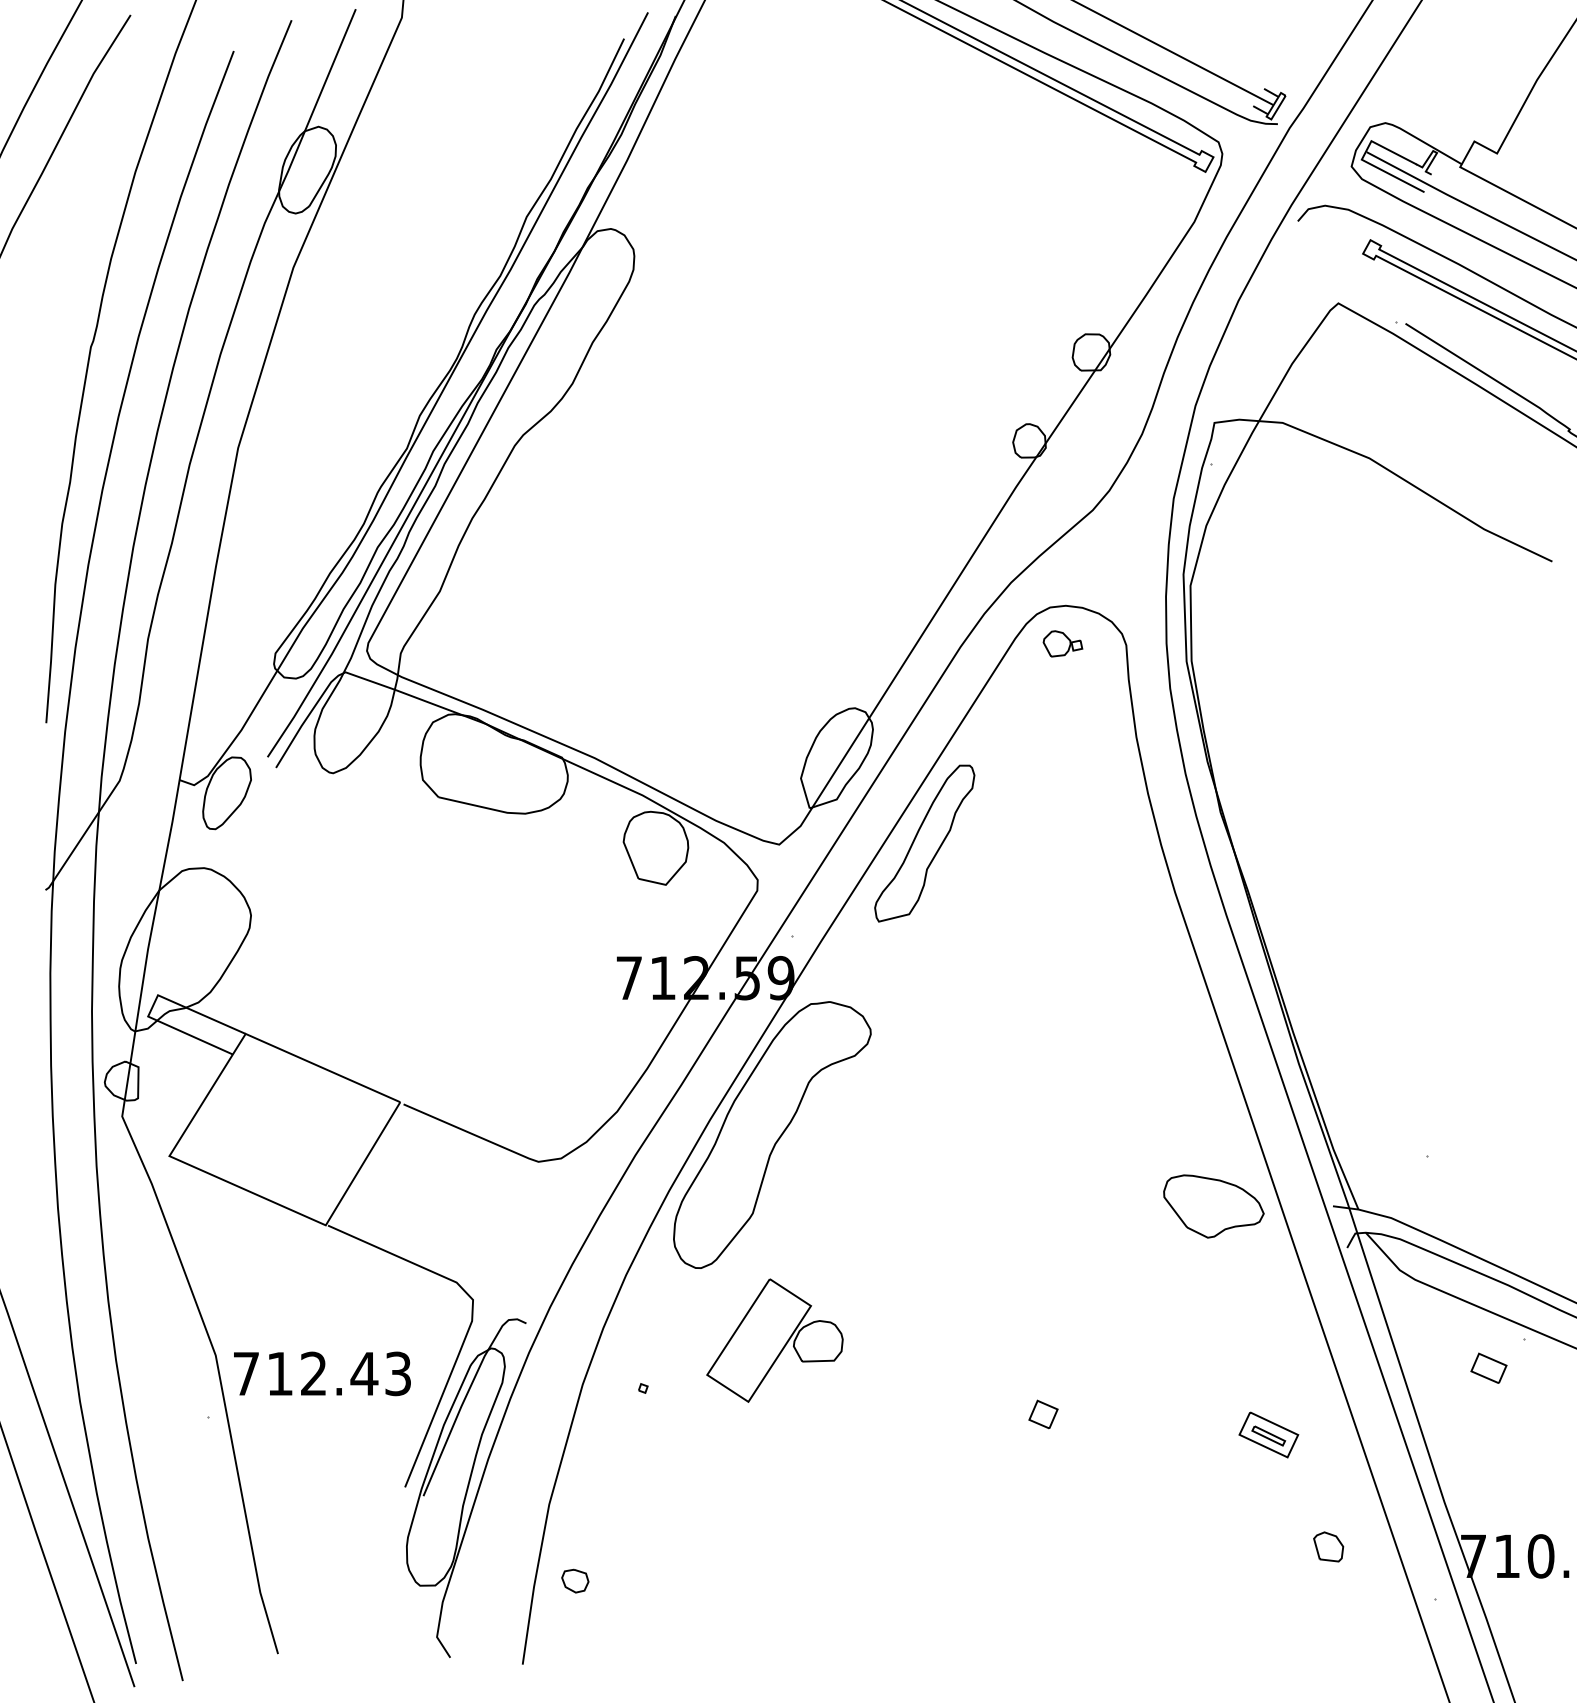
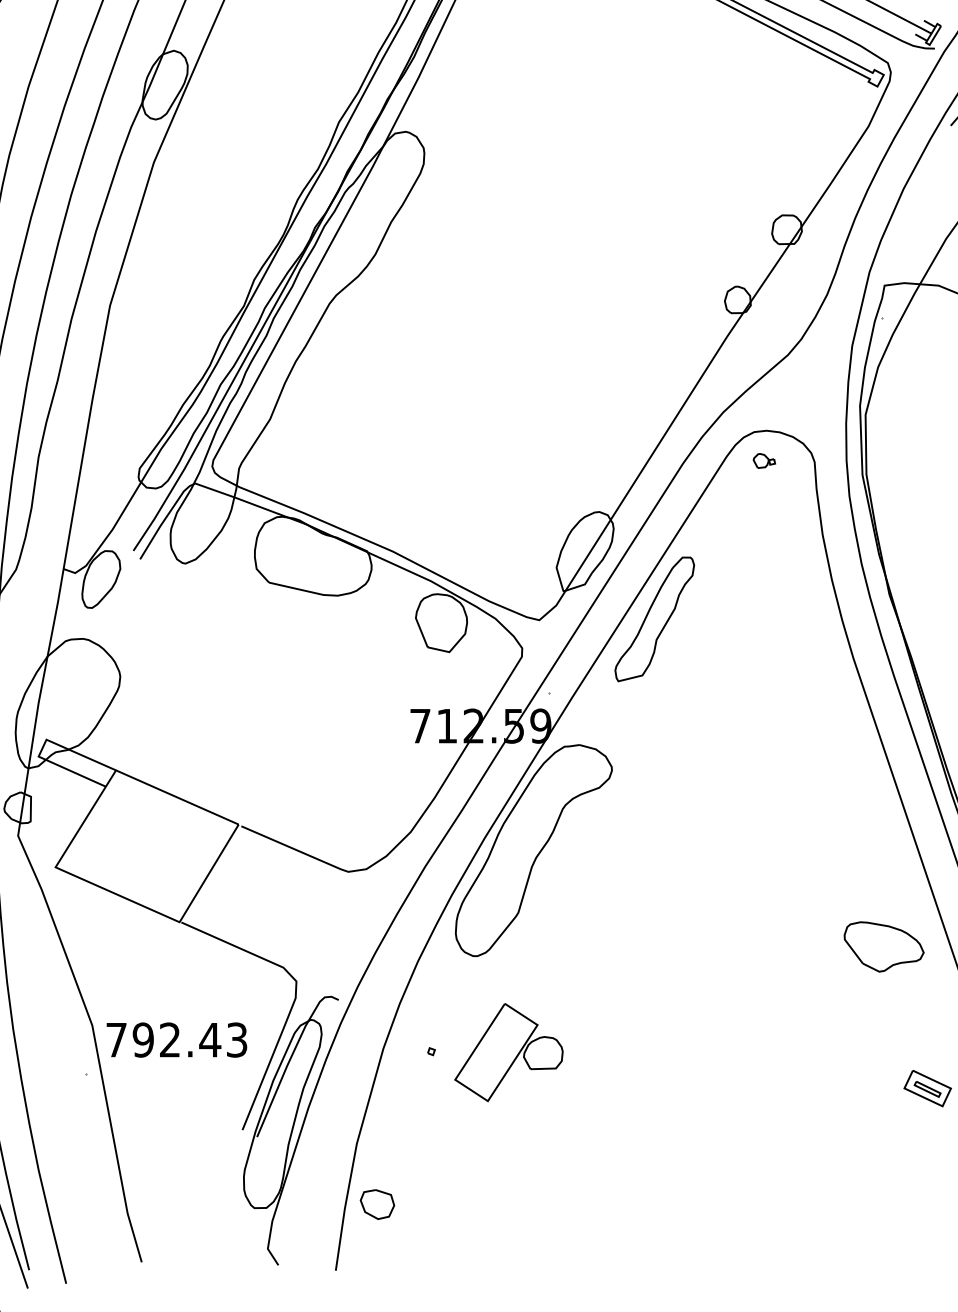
part: (1062, 643) -> (764, 460), size x0.7
part: (1213, 1206) -> (883, 946), moved
part: (774, 1340) -> (508, 1052), moved
text: (279, 1373) -> (142, 1039), 712.43 -> 792.43
part: (1043, 1414) -> (748, 1072), removed
part: (575, 1580) -> (377, 1203), size x1.6

